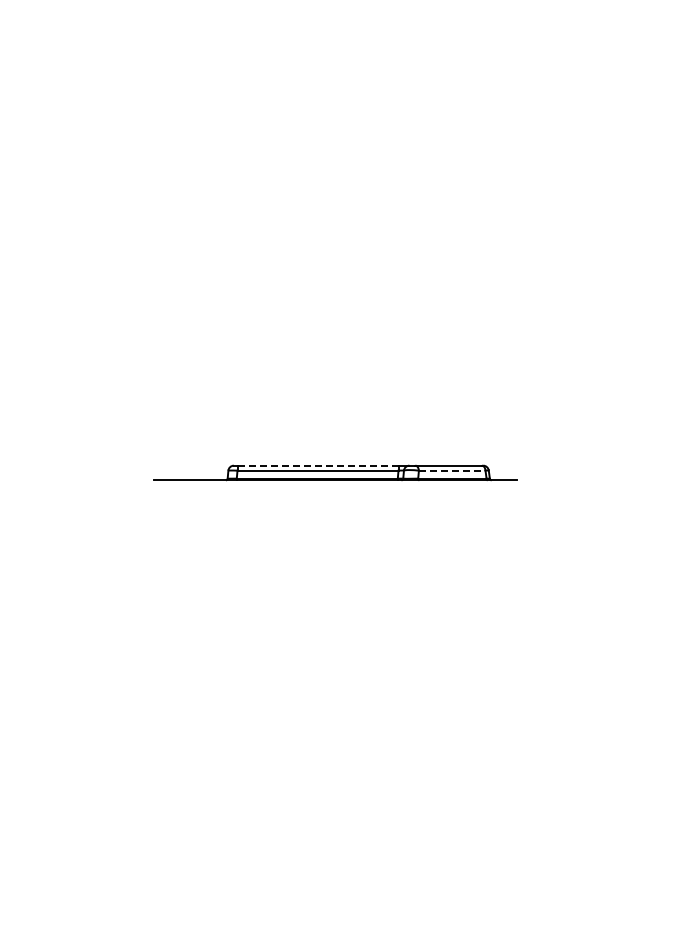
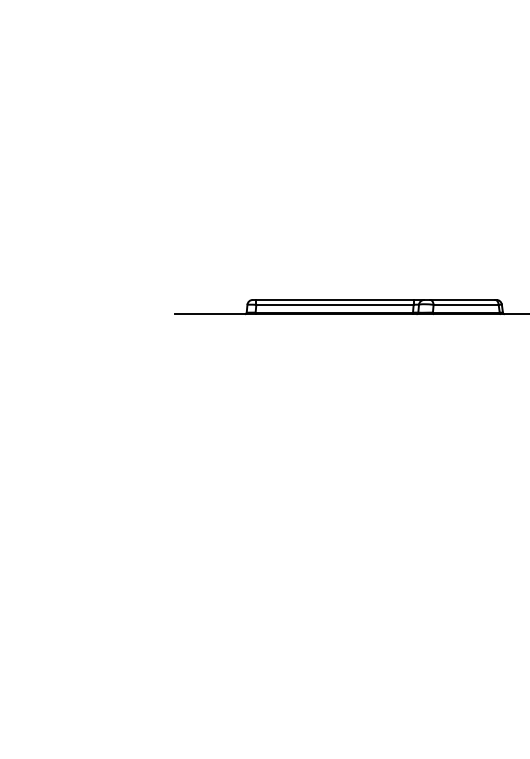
line: (318, 465) -> (335, 299), dashed -> solid
line: (452, 470) -> (466, 304), dashed -> solid

